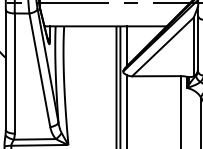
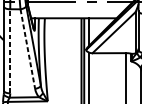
line: (39, 70) -> (27, 49), solid -> dashed
line: (14, 73) -> (10, 51), solid -> dashed

